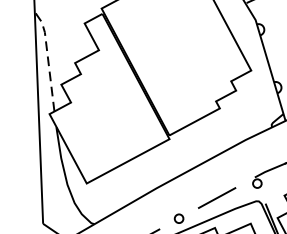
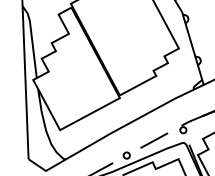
line: (48, 58) -> (32, 39), dashed -> solid

